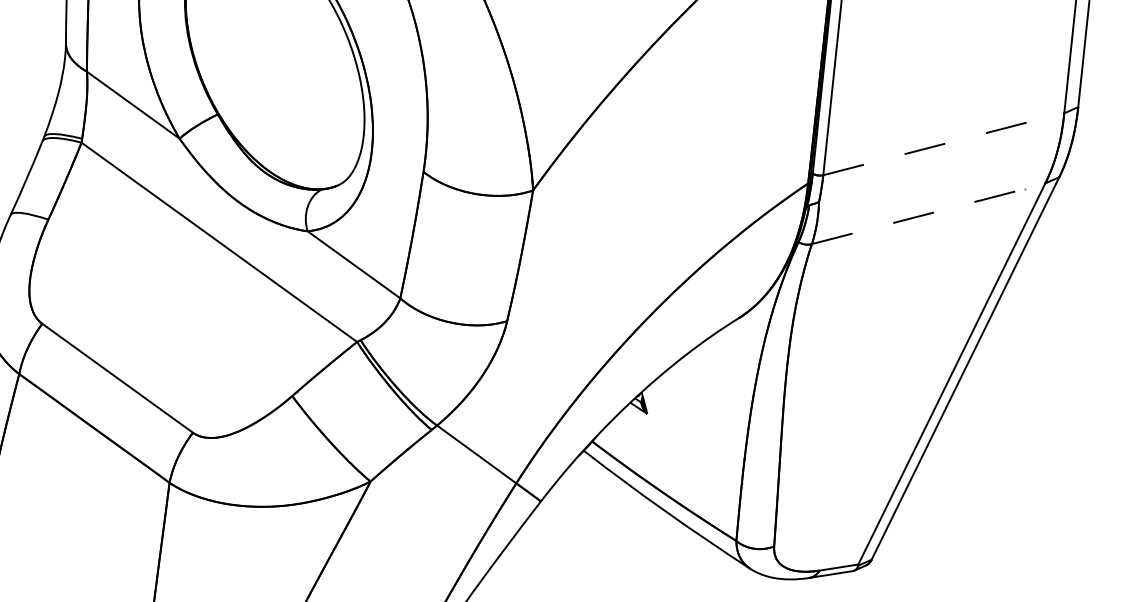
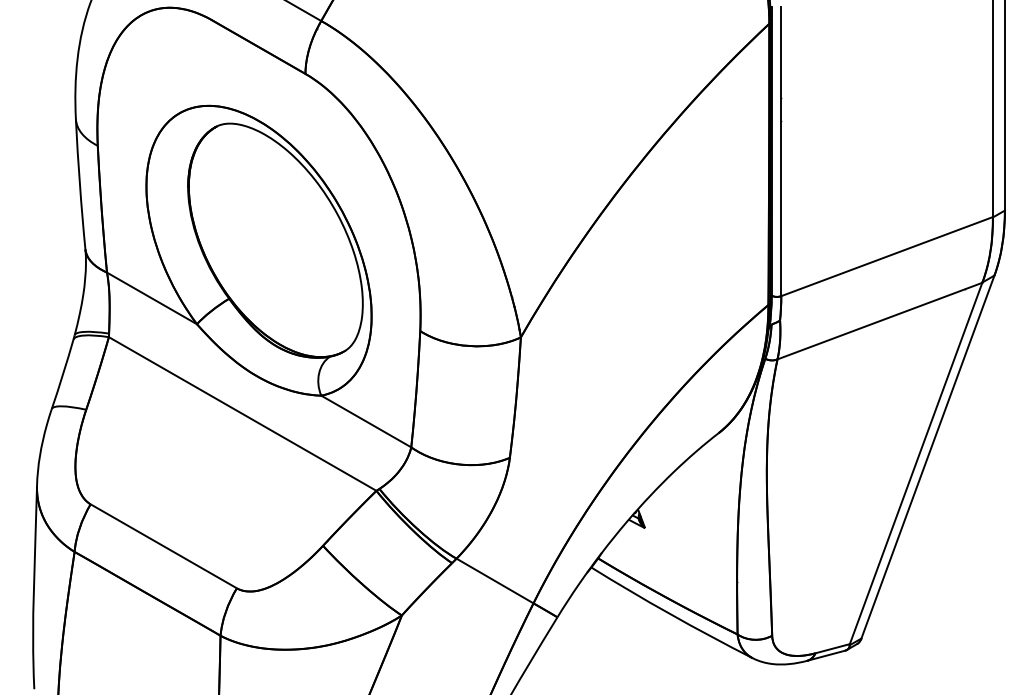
line: (944, 143) -> (887, 256), dashed -> solid
line: (929, 213) -> (880, 320), dashed -> solid

